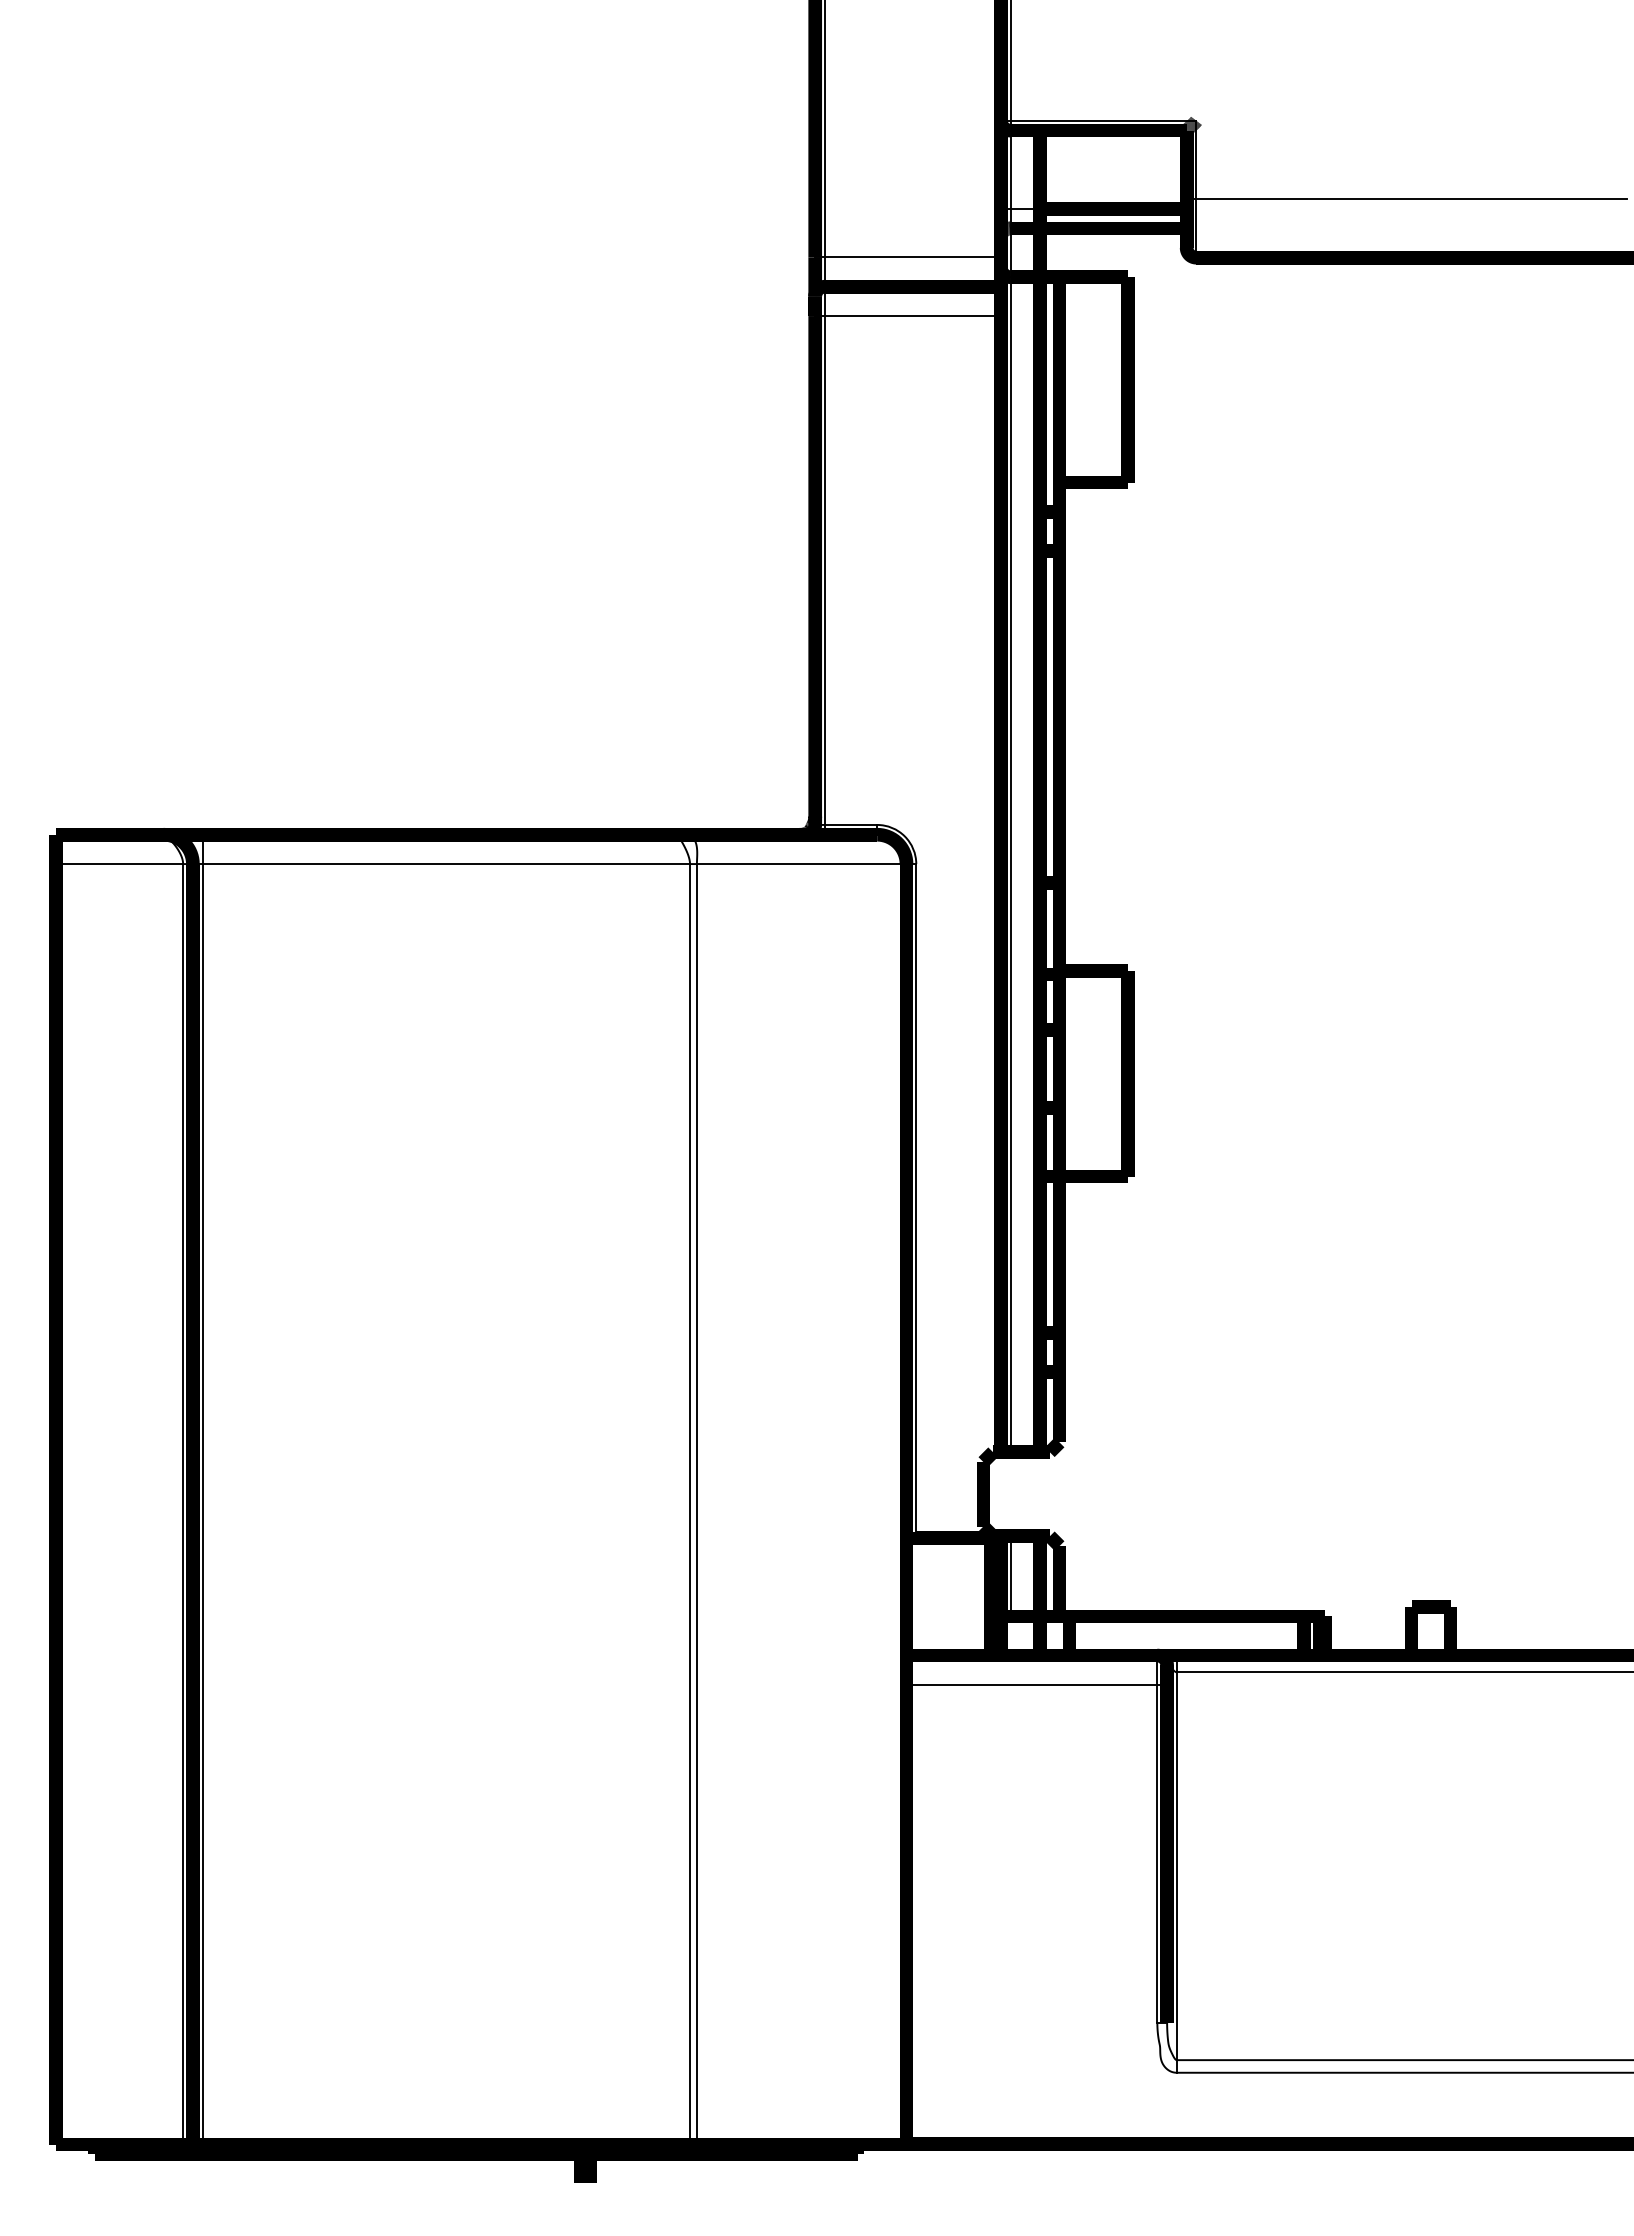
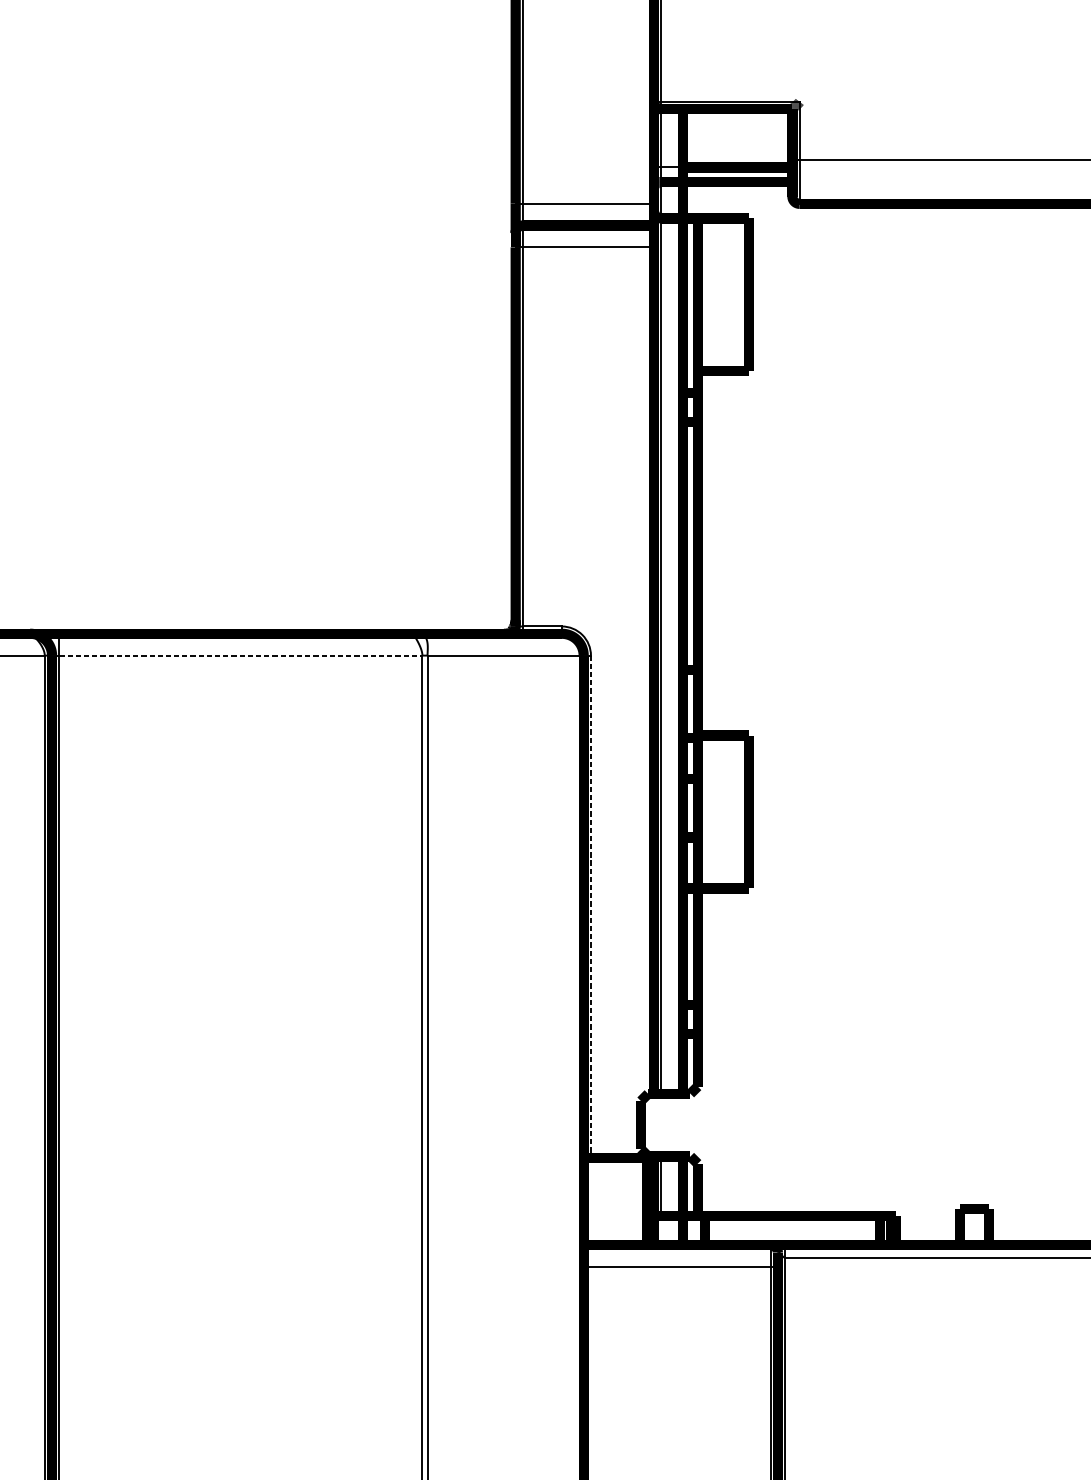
line: (446, 864) -> (240, 655), solid -> dashed
line: (916, 1201) -> (591, 906), solid -> dashed

